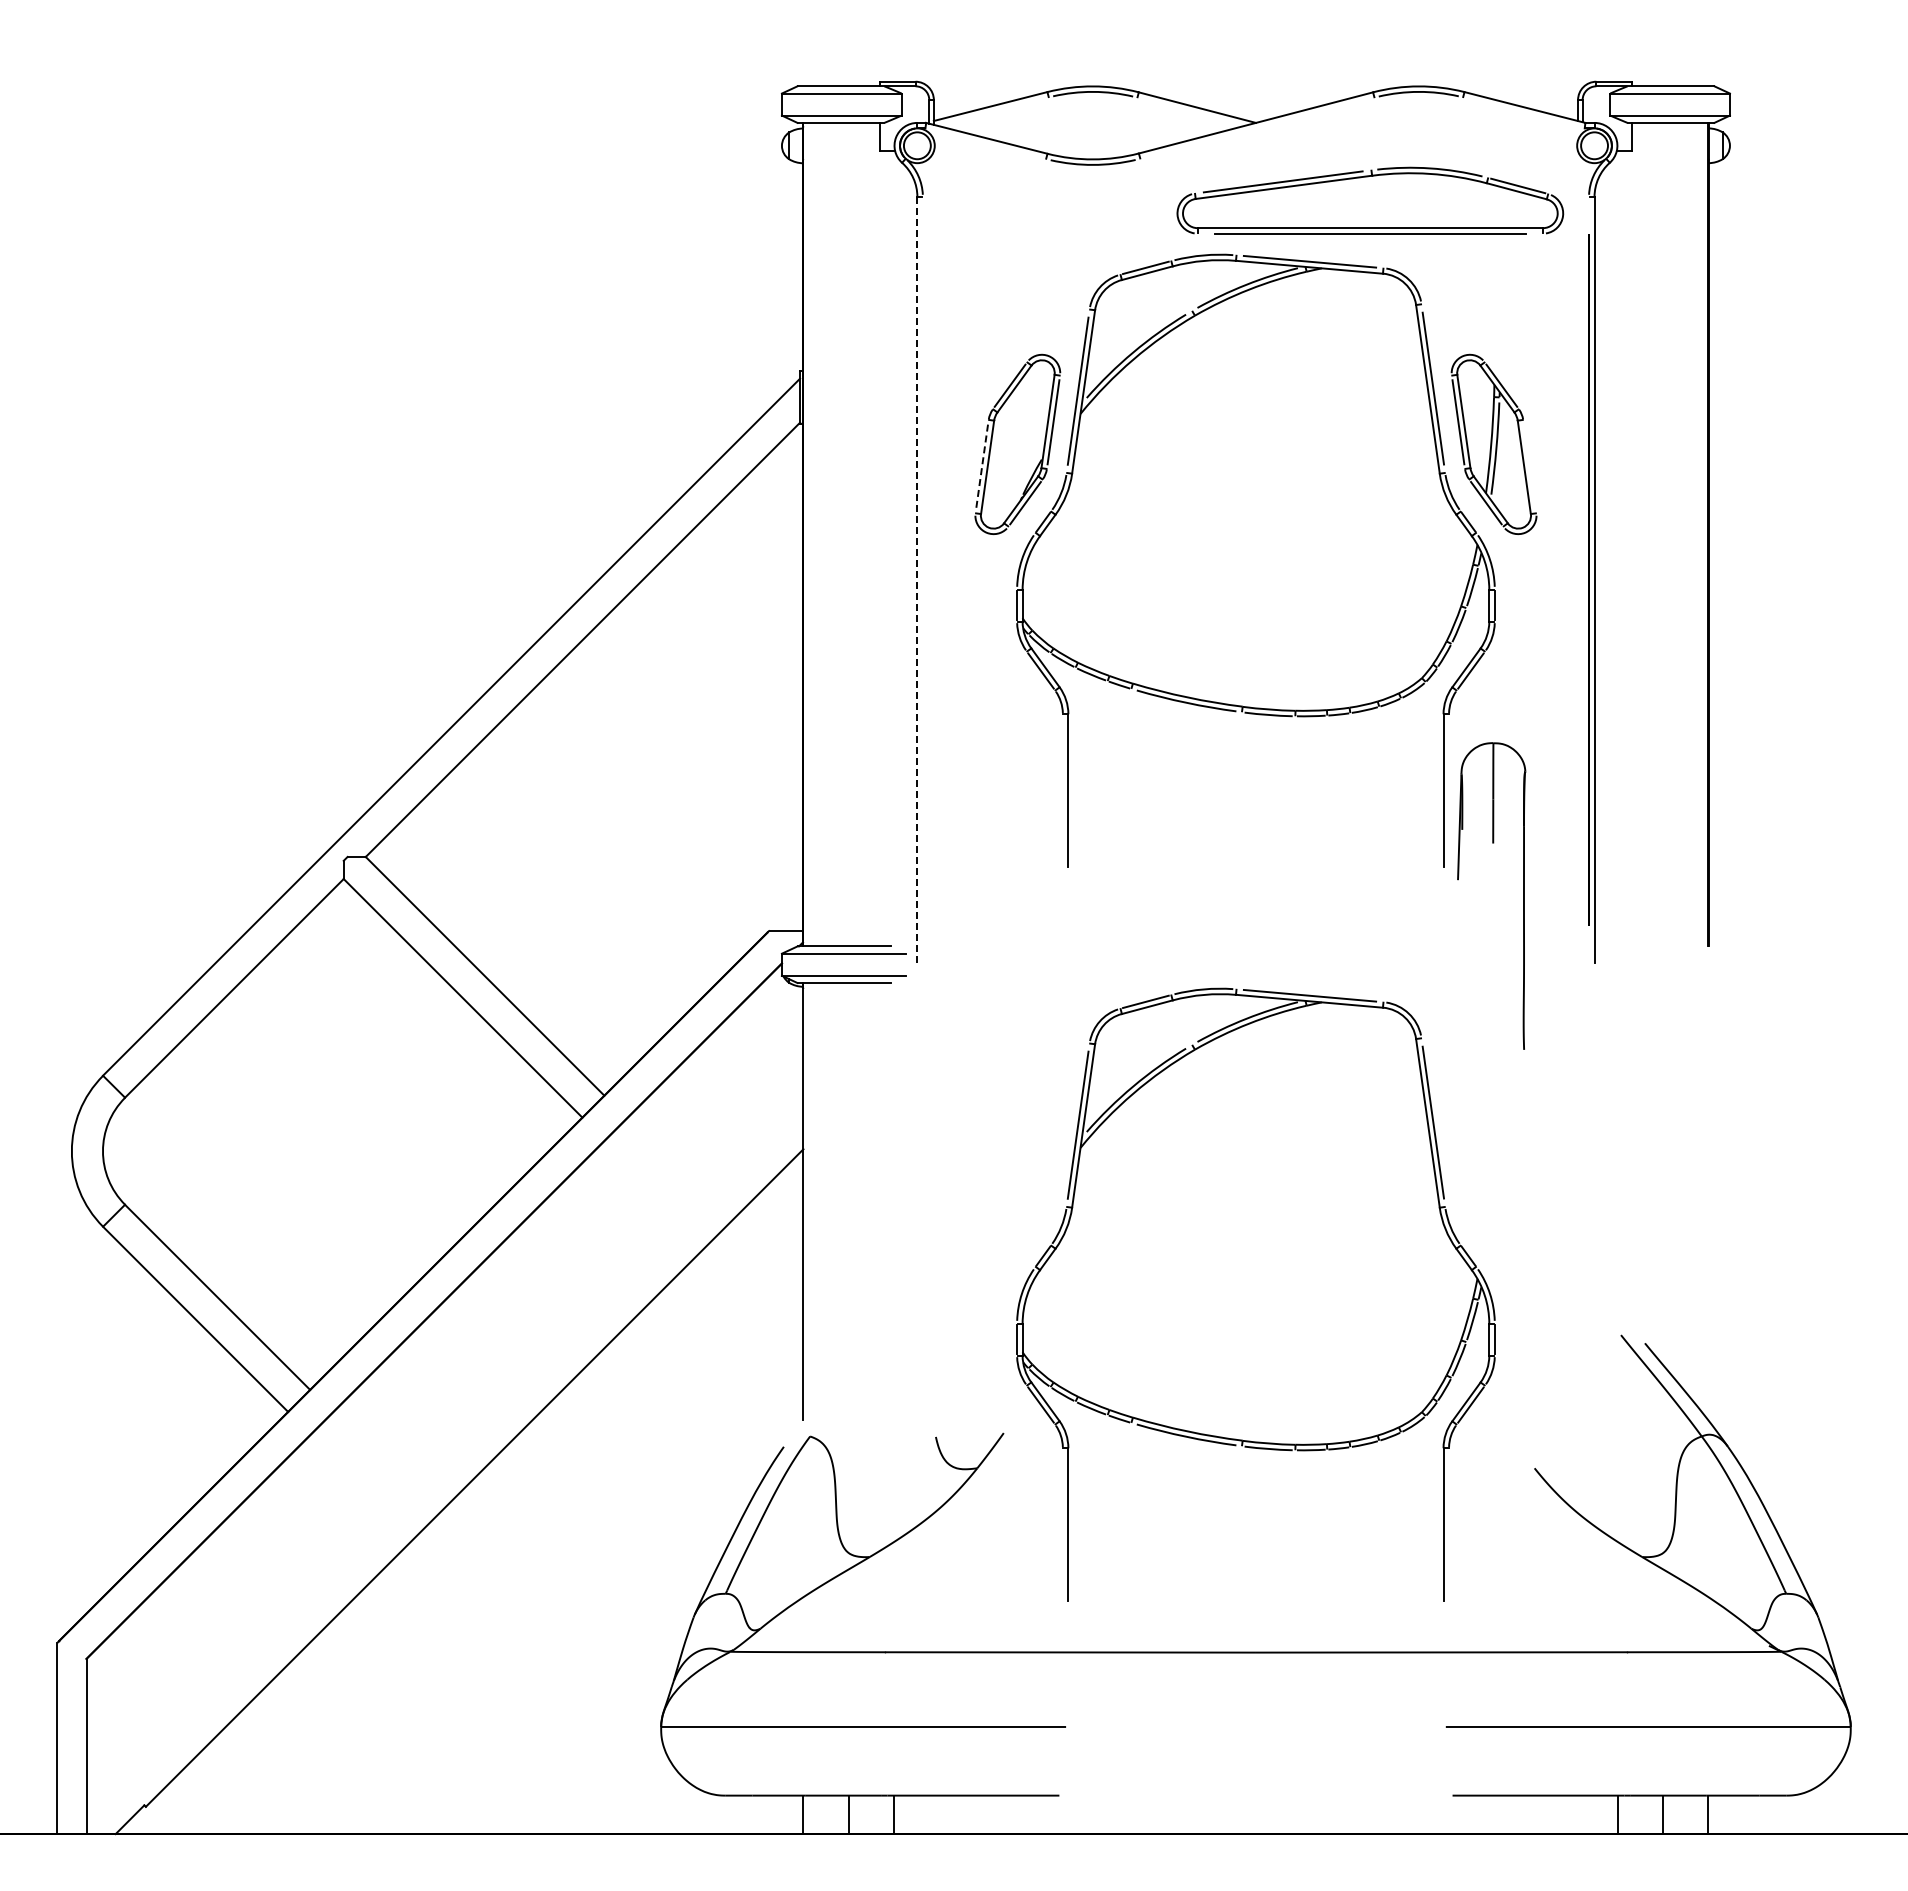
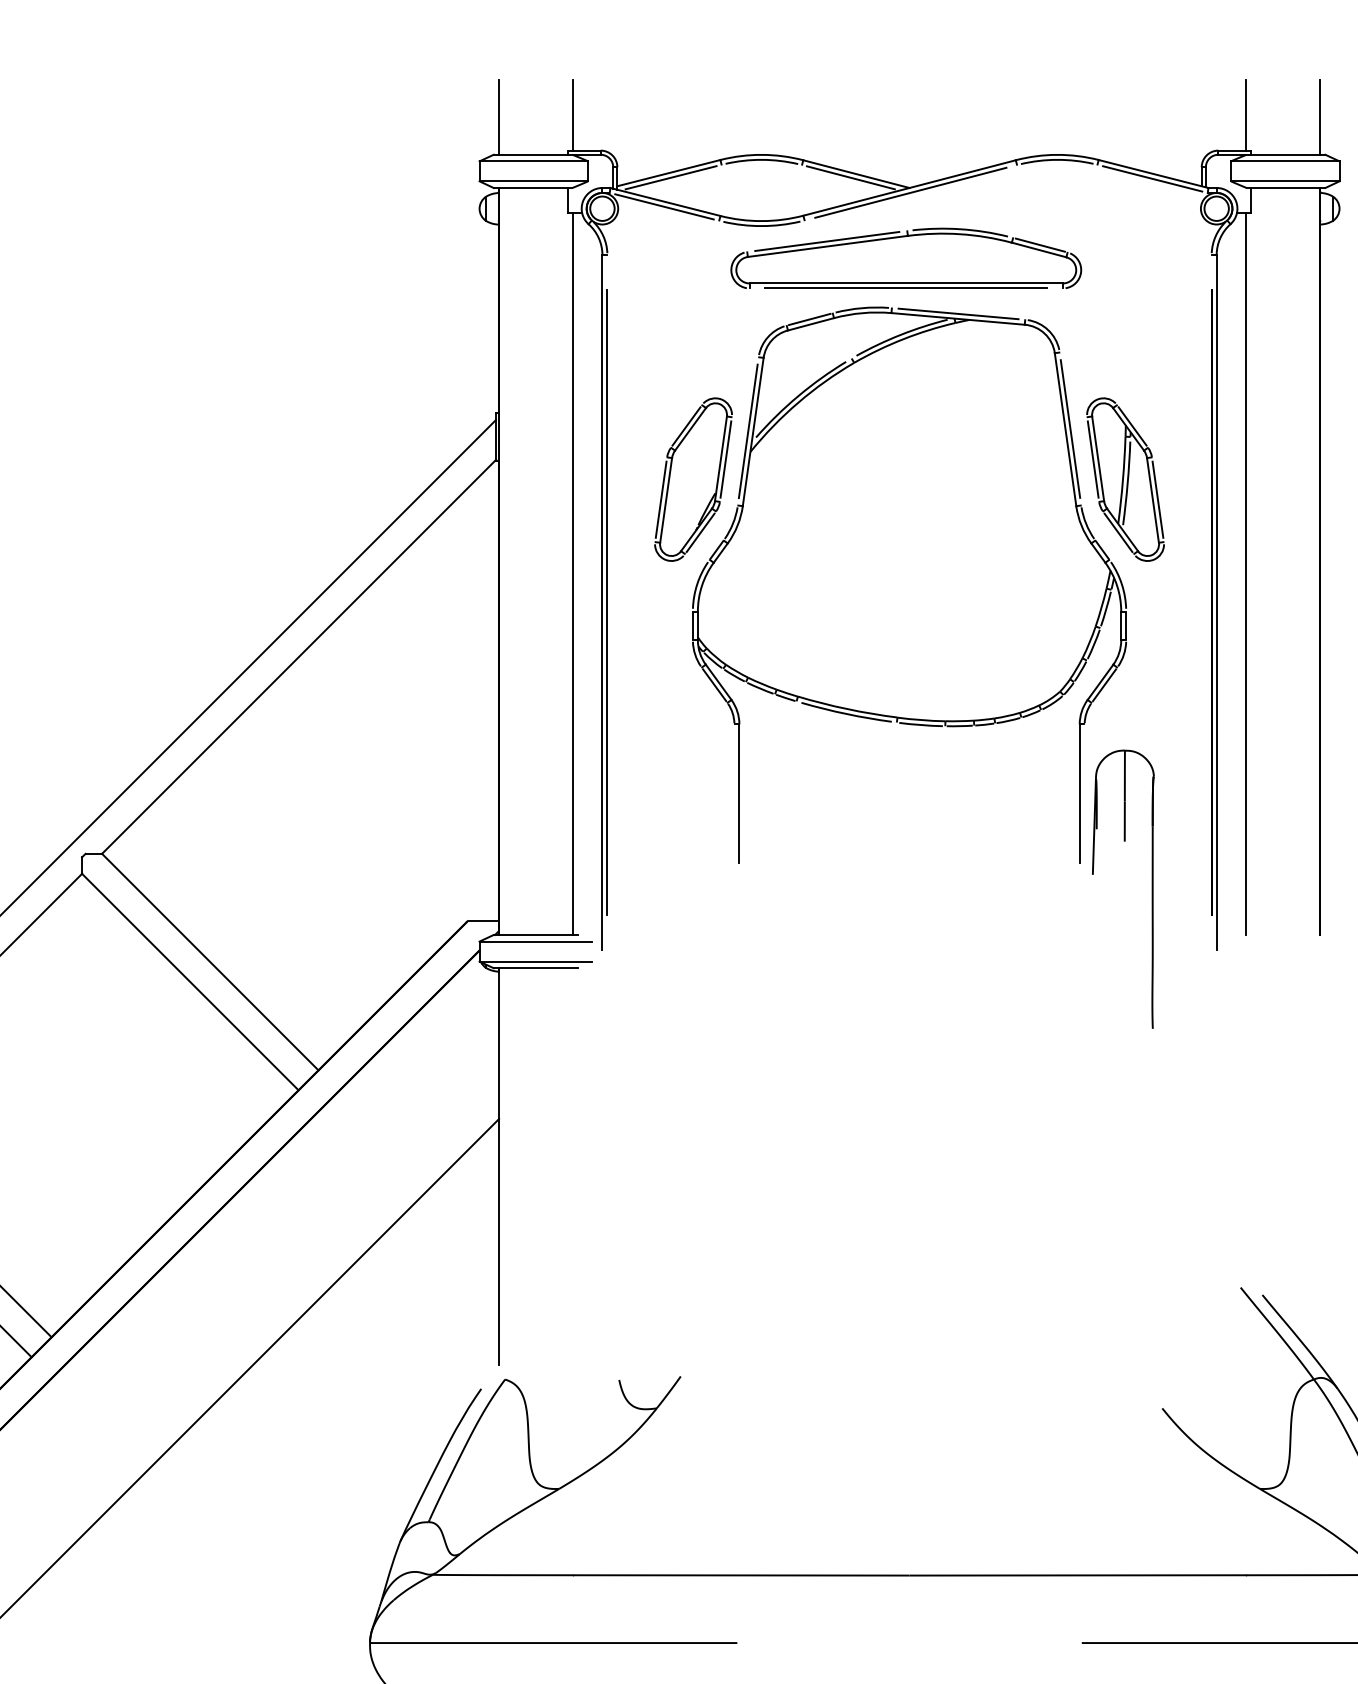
line: (884, 42) -> (572, 115), added
line: (1627, 42) -> (1246, 115), added
line: (803, 44) -> (499, 116), added
line: (1708, 44) -> (1320, 116), added
line: (993, 111) -> (671, 177), added
line: (1190, 111) -> (850, 177), added
line: (1523, 112) -> (1152, 178), added
line: (1257, 127) -> (910, 192), added
line: (985, 143) -> (664, 206), added
part: (1370, 200) -> (906, 258), moved
line: (1529, 466) -> (1157, 499), added
line: (982, 467) -> (661, 500), dashed -> solid
line: (884, 548) -> (572, 574), added
line: (1627, 548) -> (1246, 574), added
line: (917, 579) -> (602, 602), dashed -> solid
line: (922, 579) -> (607, 602), added
part: (1255, 1294) -> (909, 1250), removed

